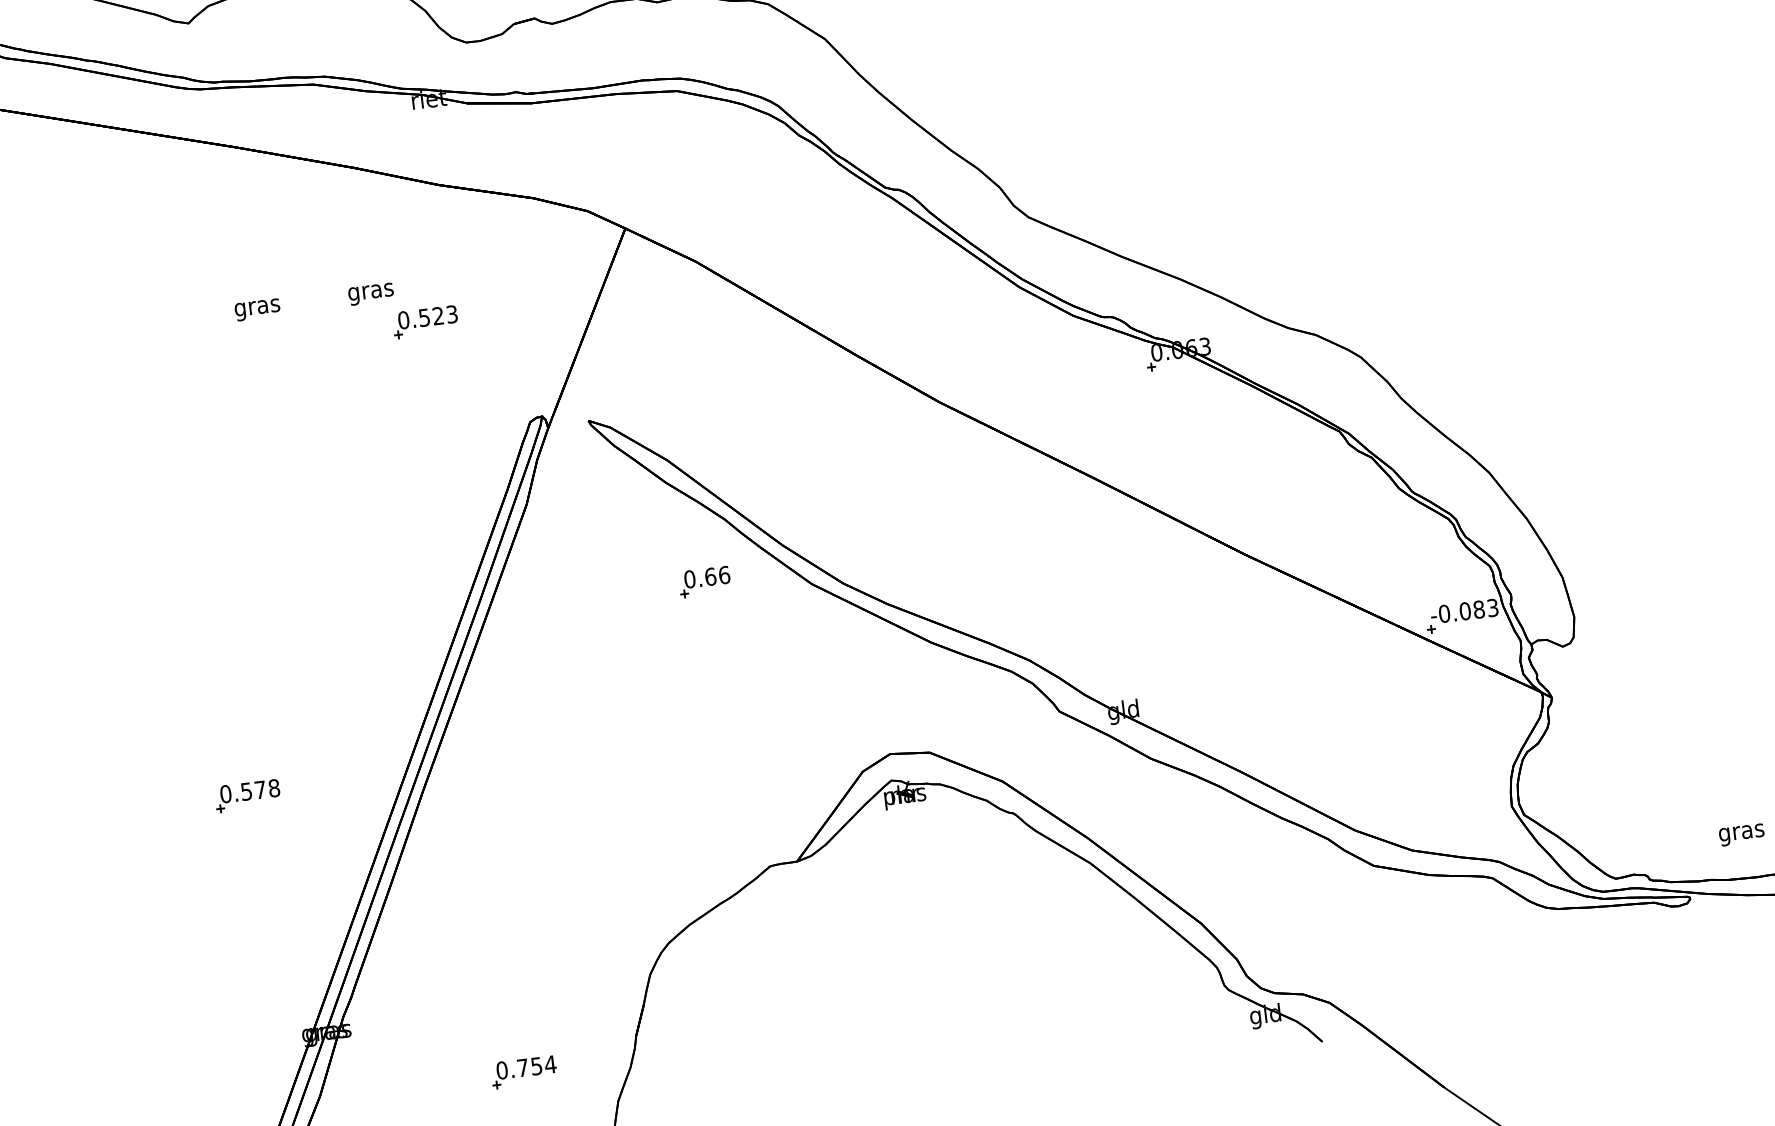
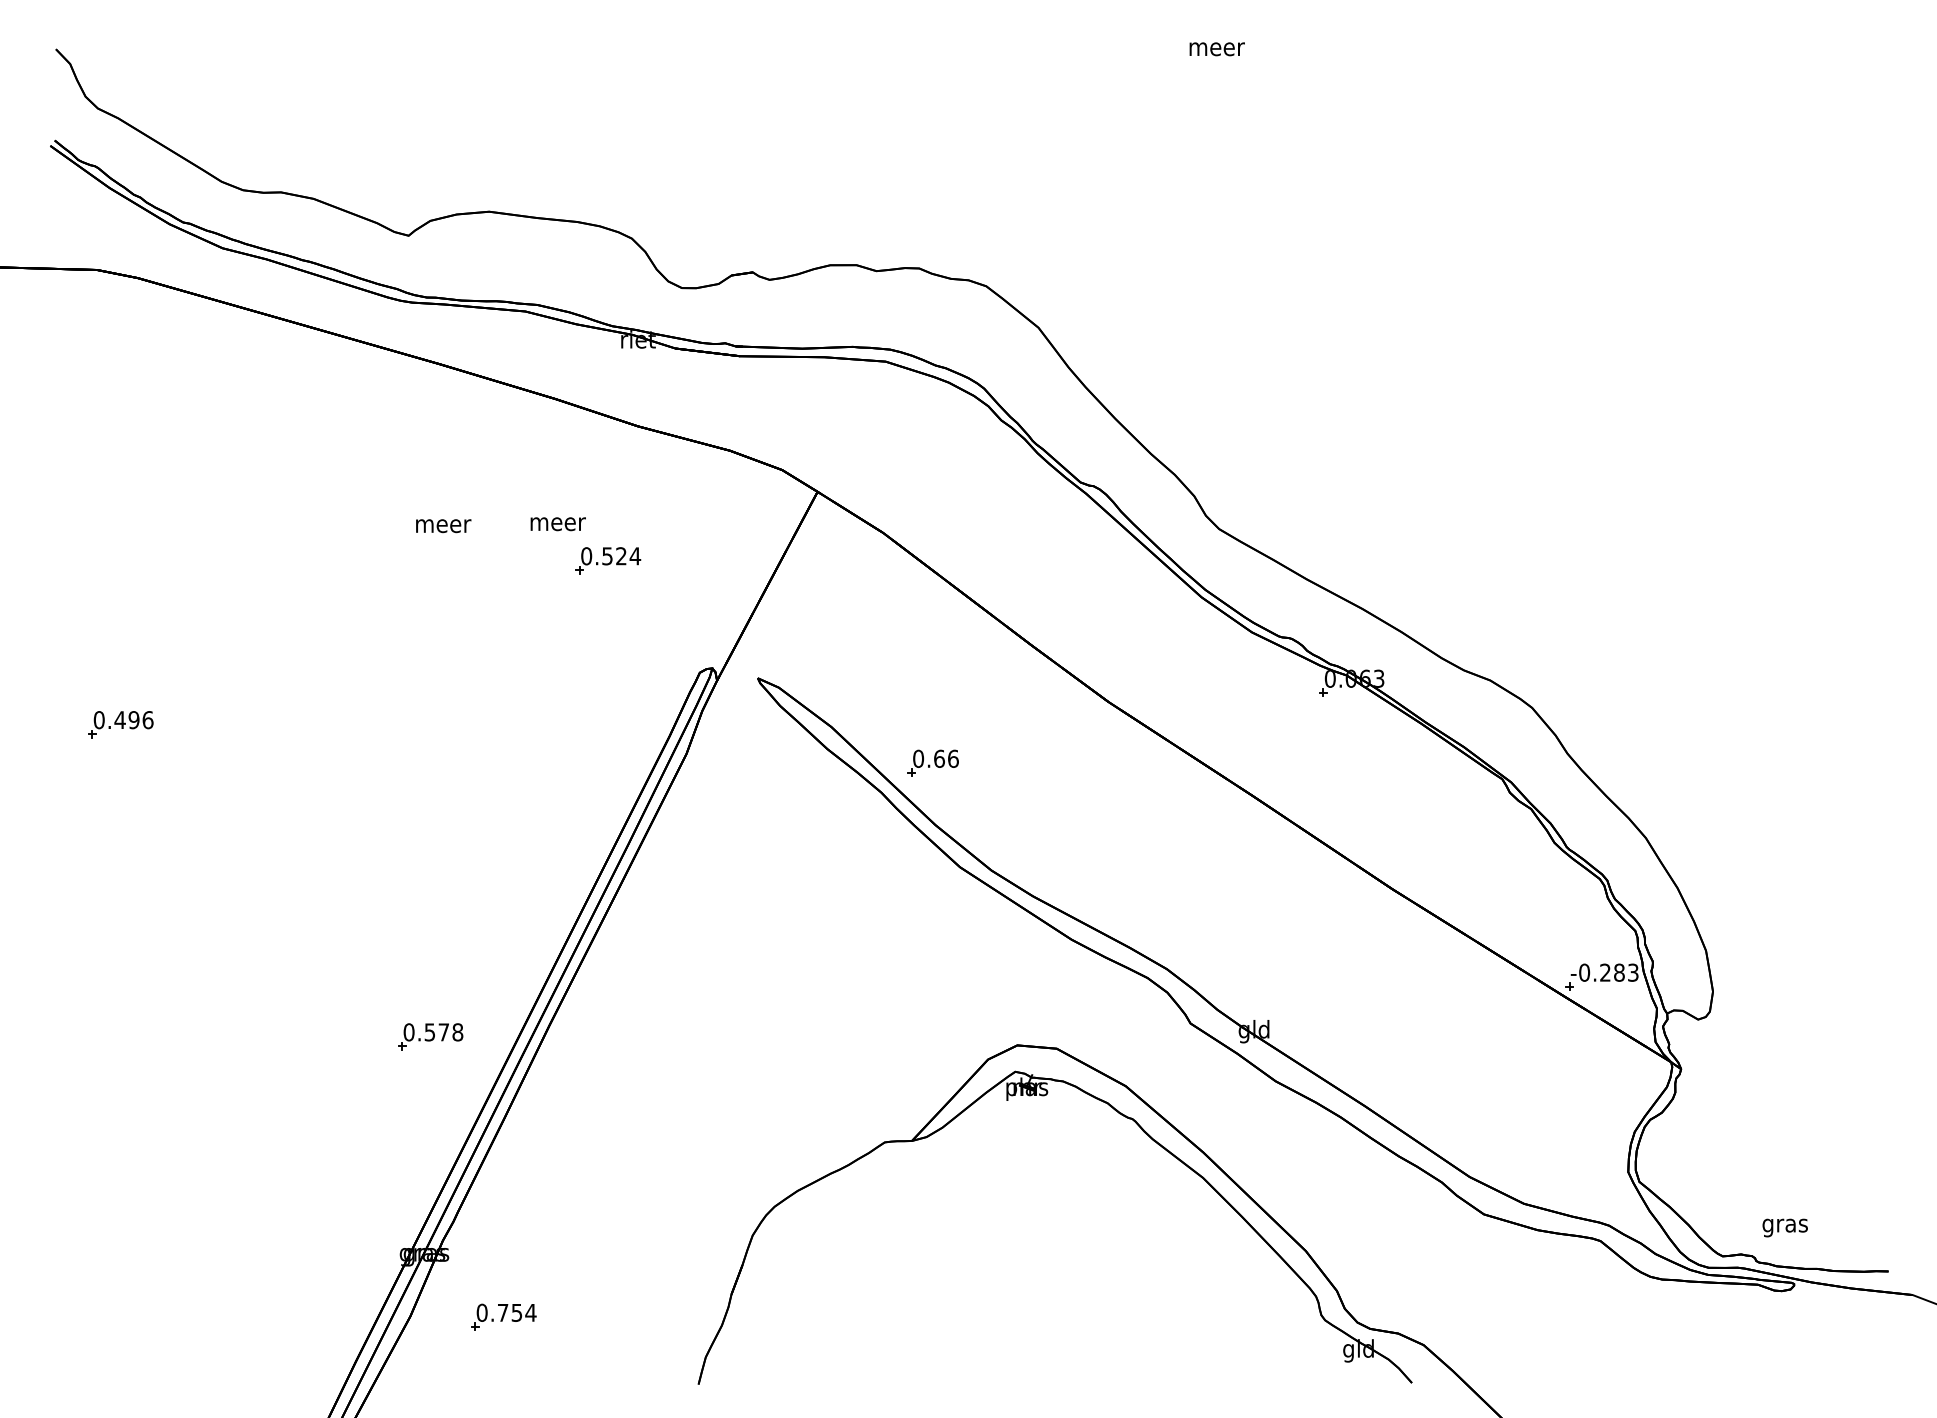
text: (371, 294) -> (557, 526), gras -> meer
text: (258, 309) -> (443, 528), gras -> meer
text: (452, 314) -> (635, 556), 0.523 -> 0.524
part: (704, 581) -> (932, 762), moved
text: (1465, 611) -> (1605, 972), -0.083 -> -0.283
part: (247, 795) -> (430, 1036), moved
text: (1741, 834) -> (1784, 1227), moved
part: (523, 1071) -> (503, 1316), moved

